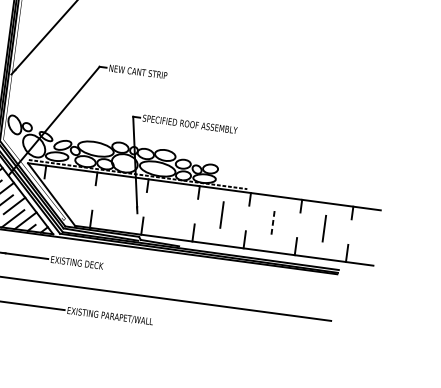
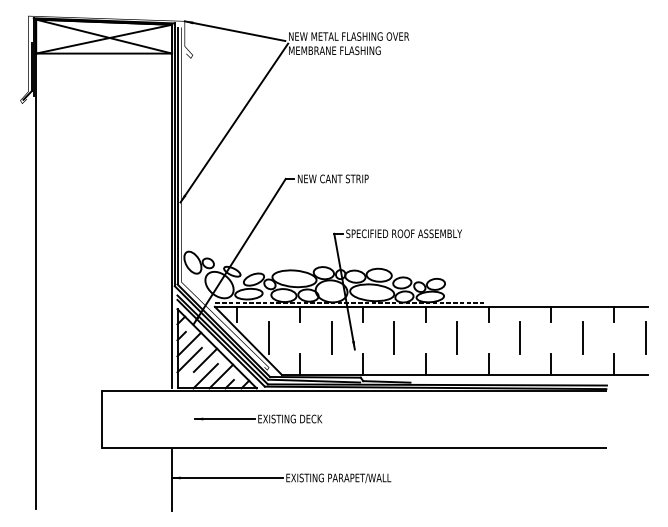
line: (68, 194) -> (268, 337), added
line: (119, 200) -> (331, 337), added
line: (171, 207) -> (394, 337), added
line: (273, 222) -> (520, 338), dashed -> solid
line: (375, 235) -> (645, 337), added

